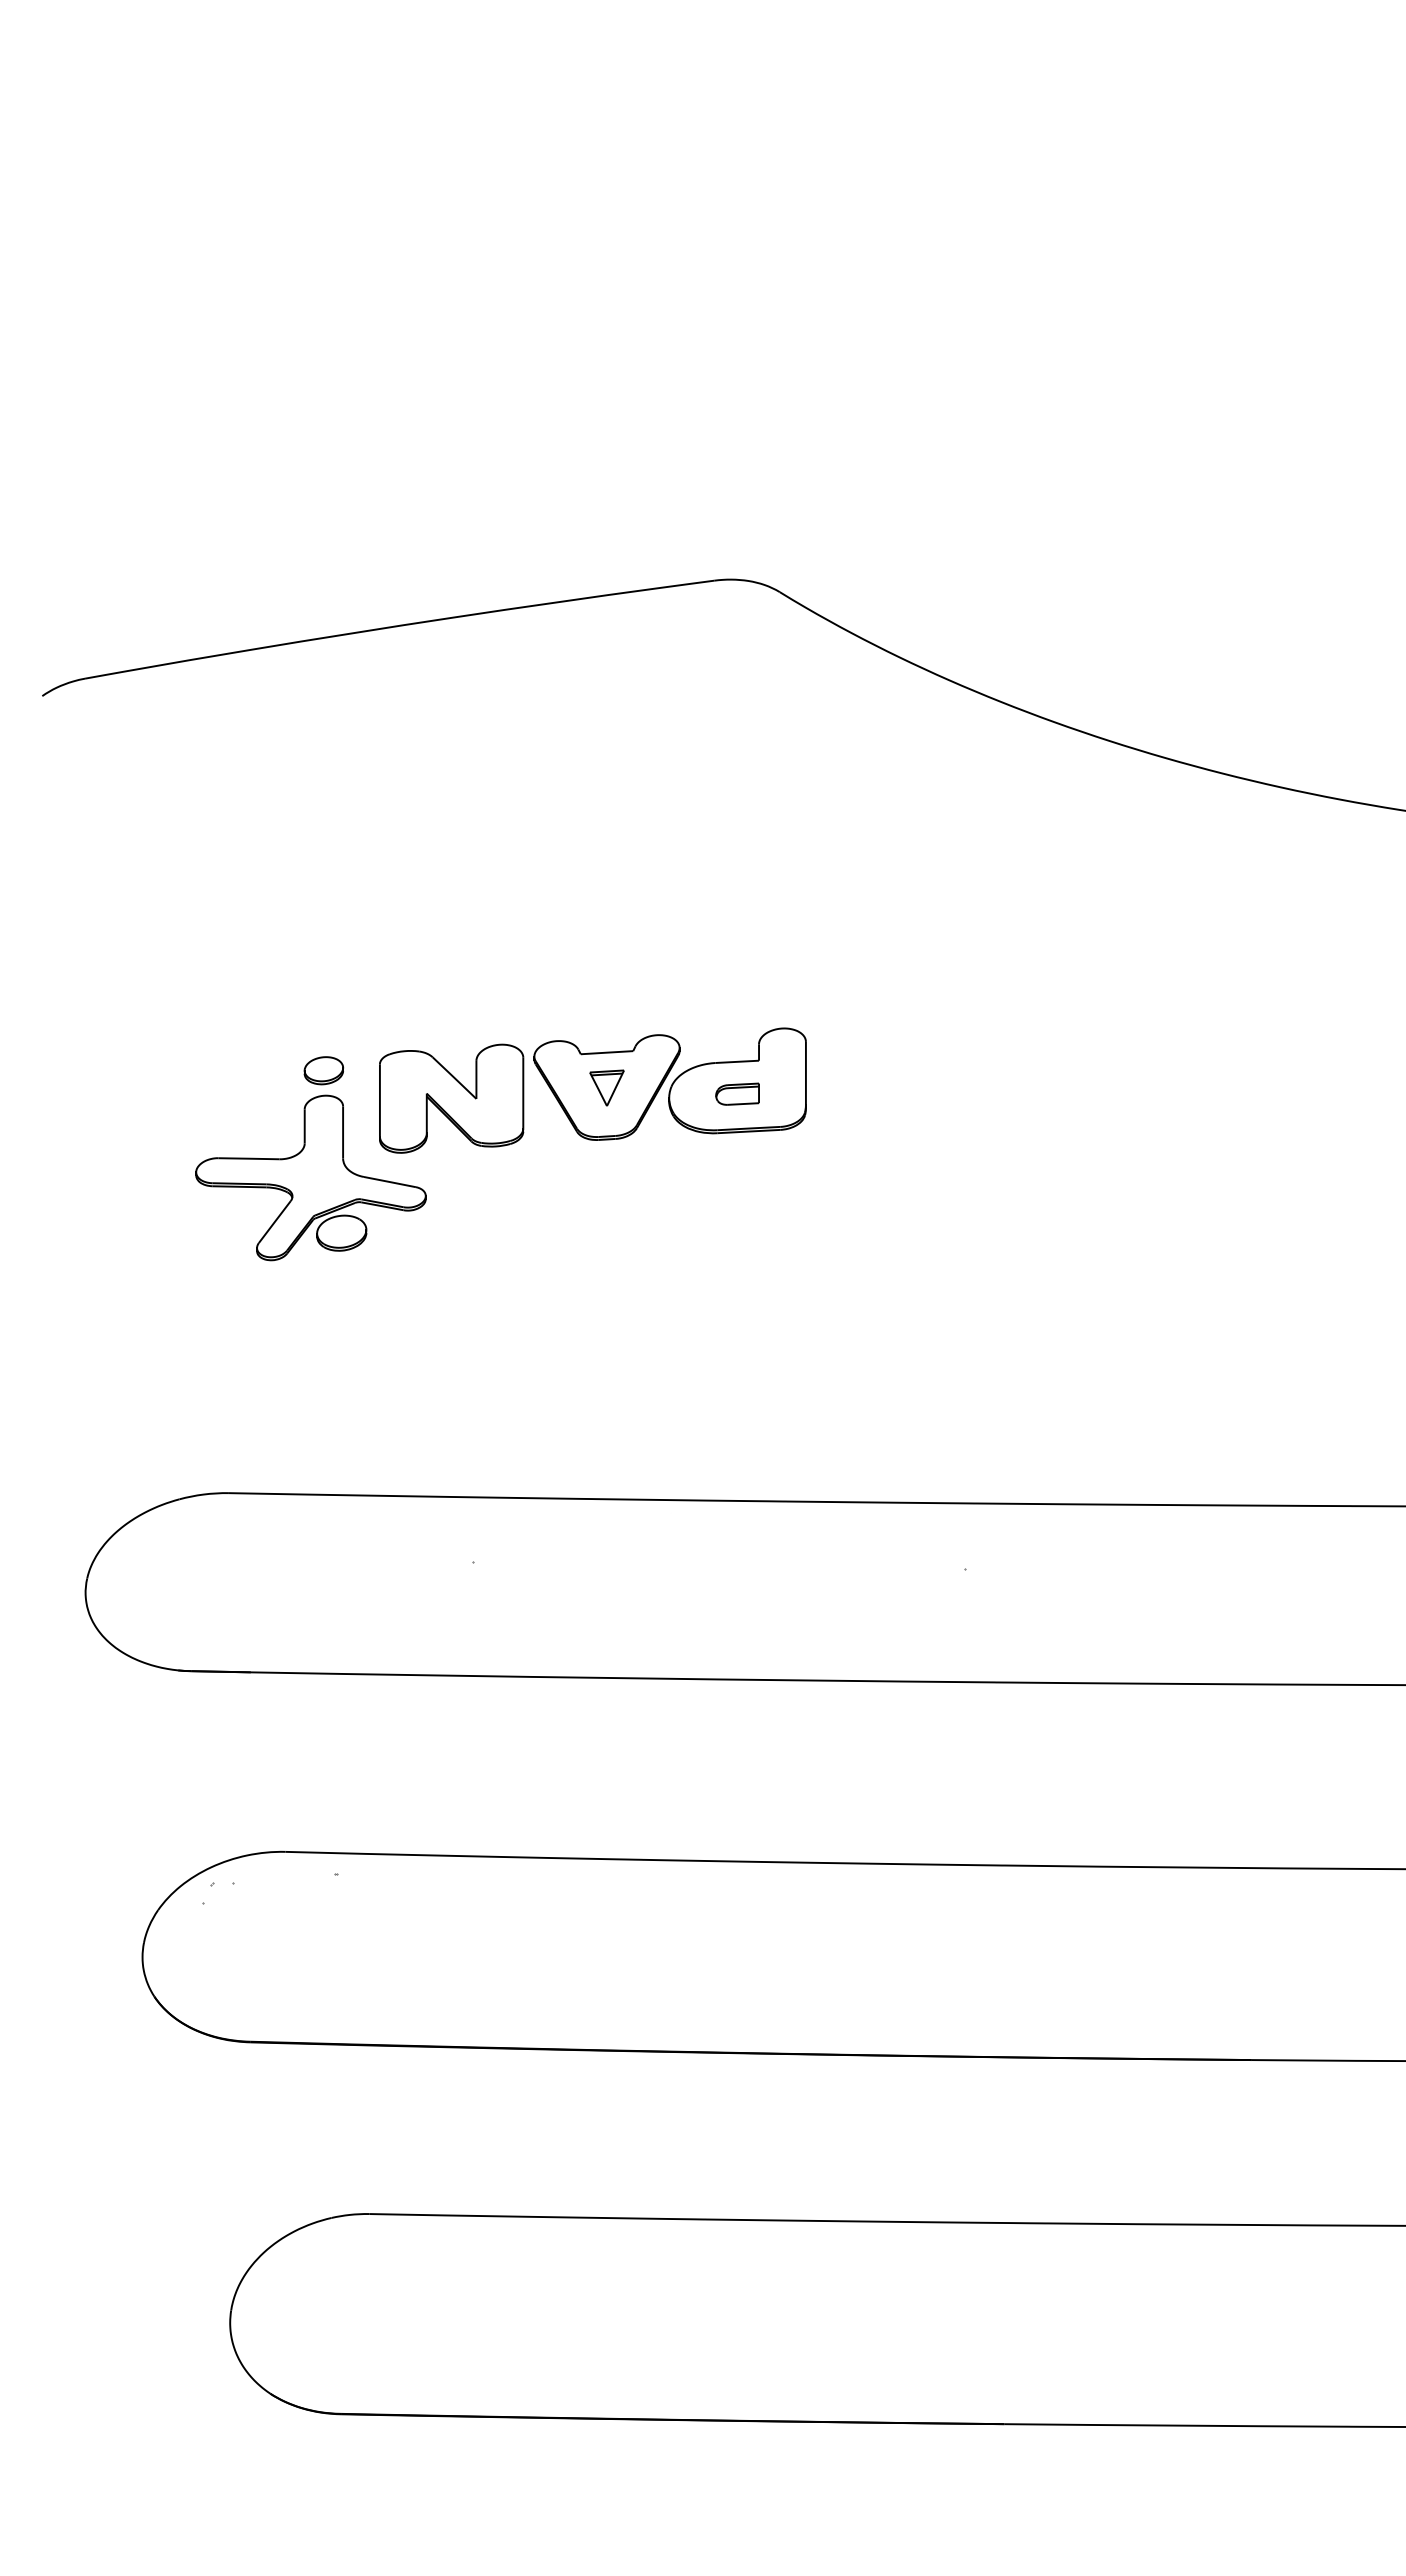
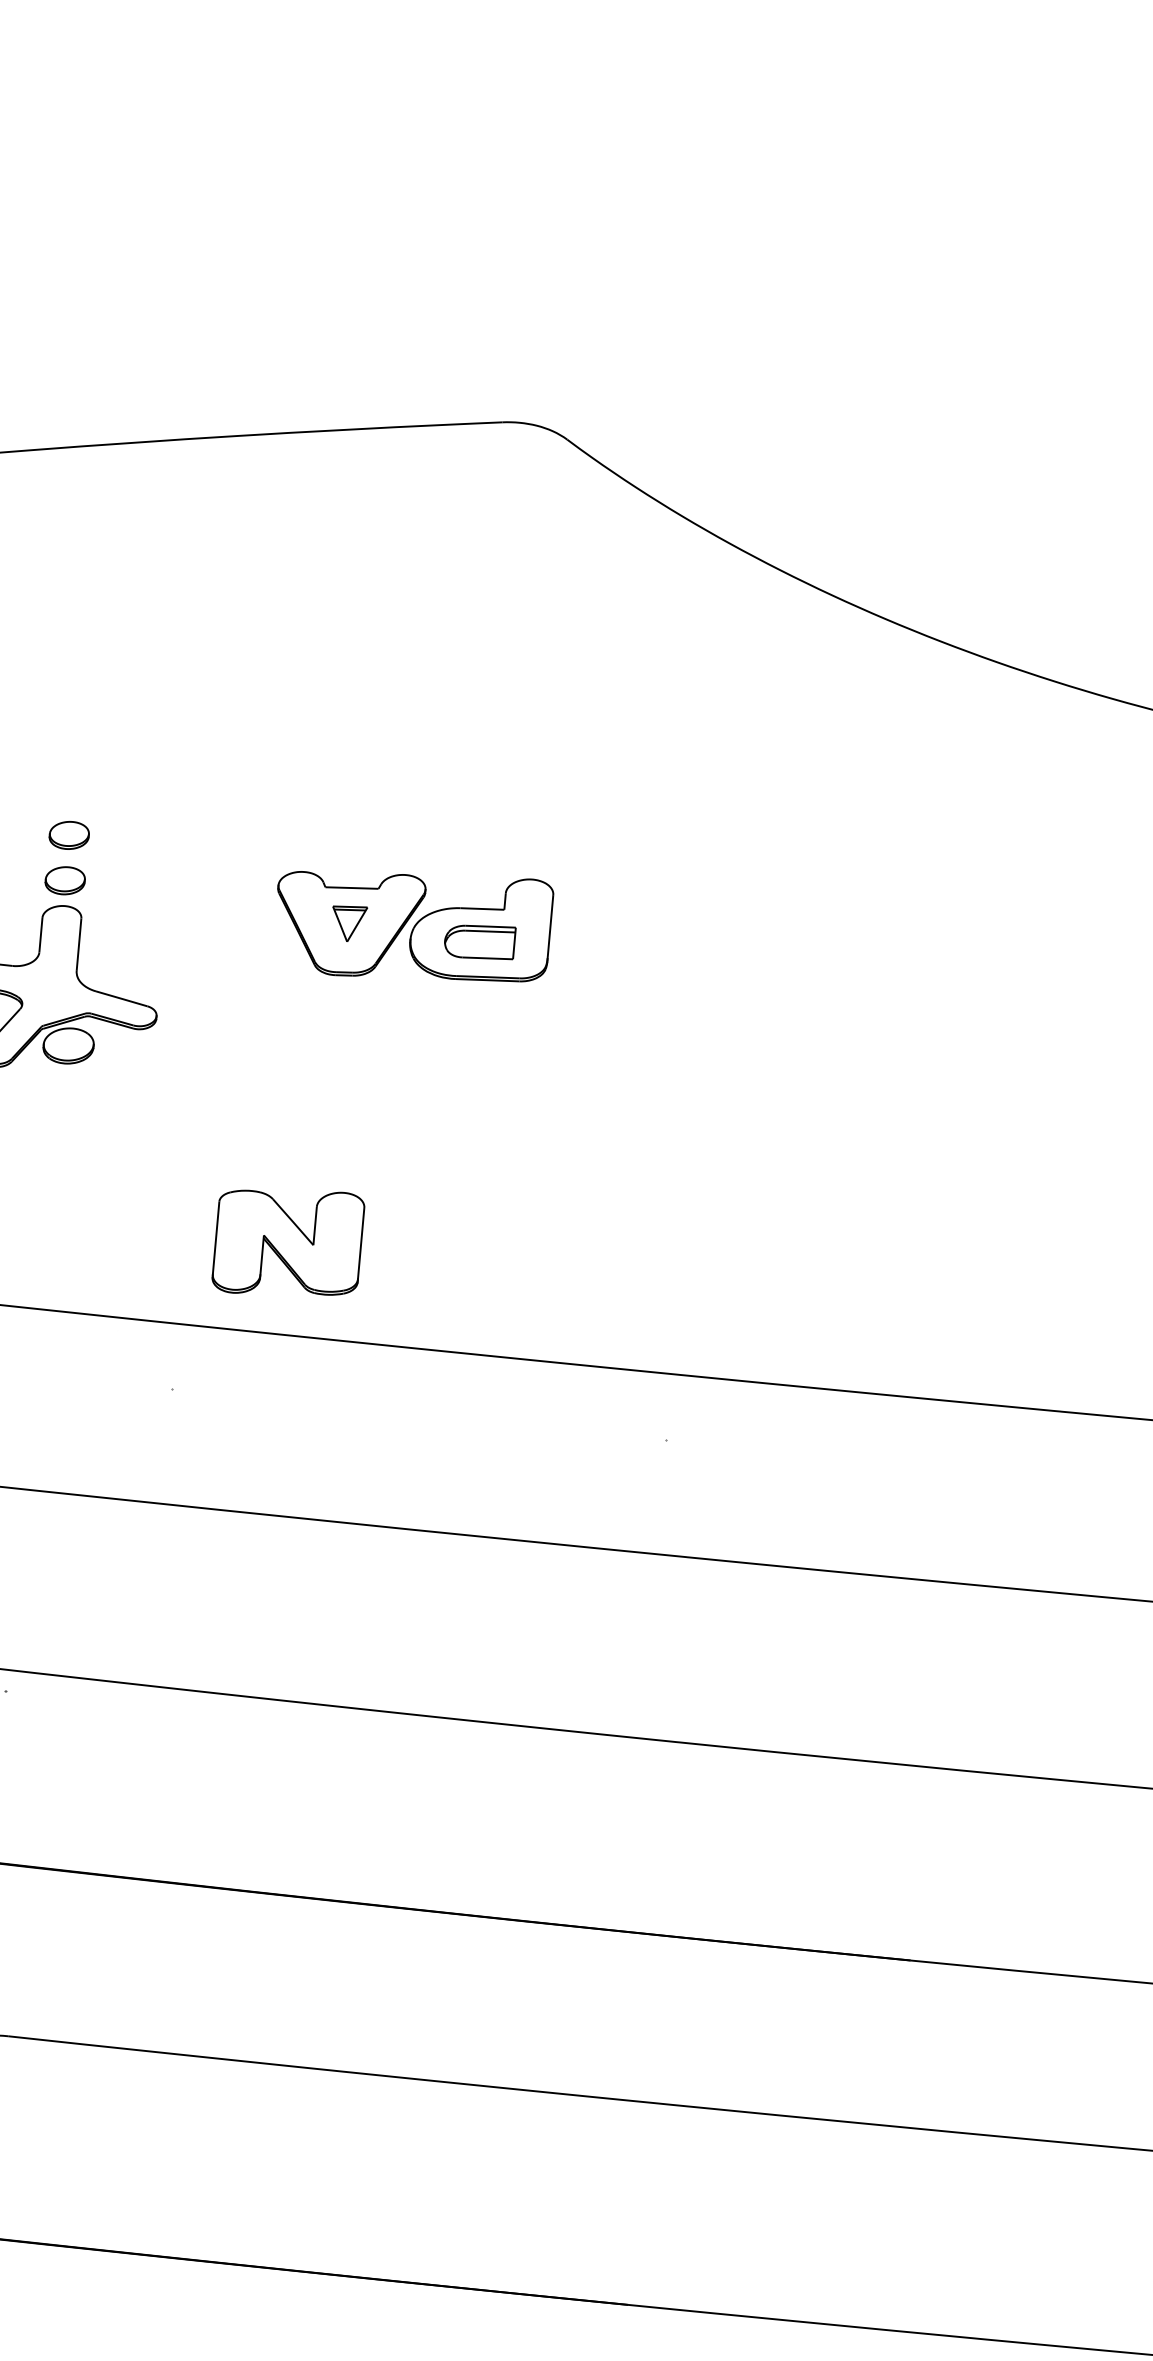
part: (323, 1025) -> (68, 835), added
part: (737, 1093) -> (479, 940), size x1.6
part: (451, 1098) -> (288, 1242), moved

